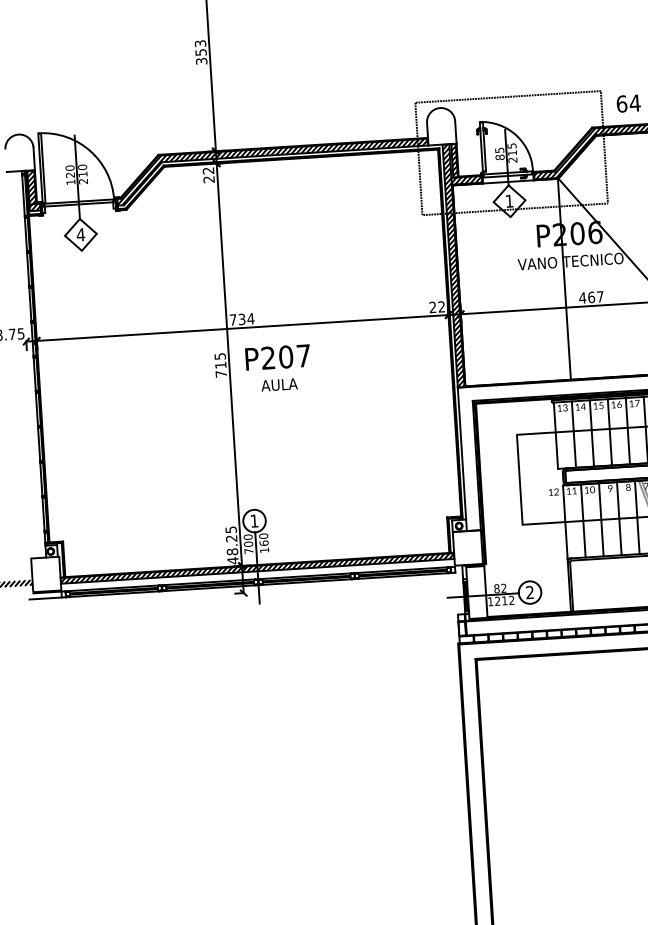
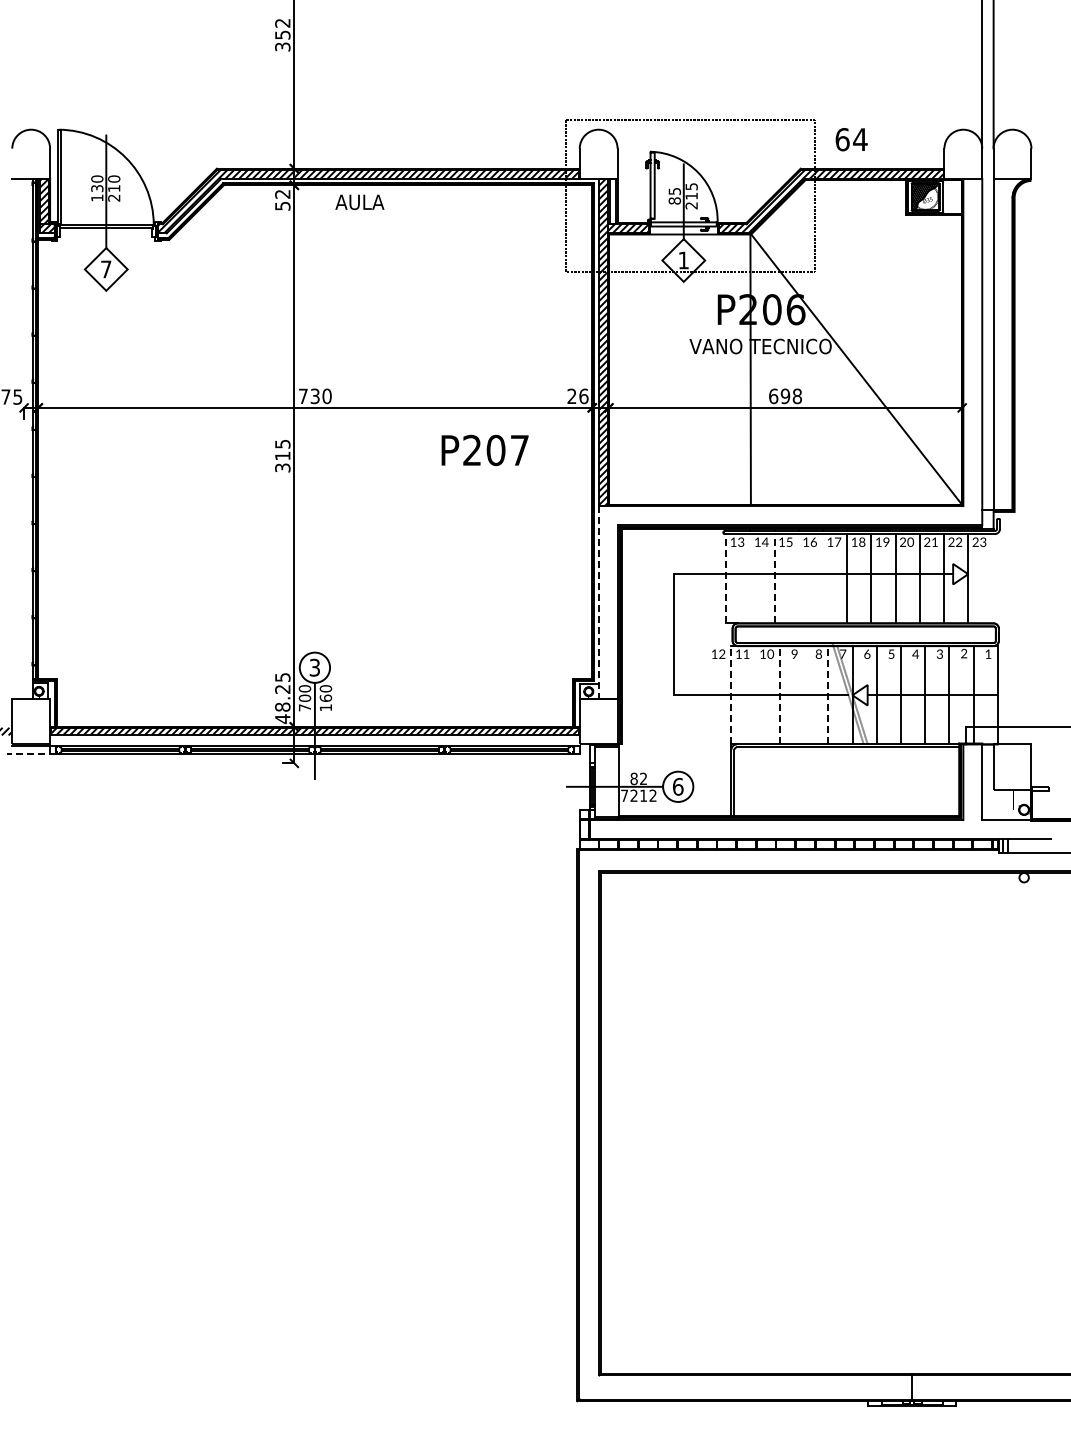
text: (200, 43) -> (282, 22), 353 -> 352
hatch: (454, 160) -> (613, 201), removed
text: (70, 175) -> (97, 188), 120 -> 130
text: (208, 179) -> (282, 205), 22 -> 52
text: (80, 234) -> (105, 269), 4 -> 7
text: (590, 297) -> (784, 396), 467 -> 698
text: (441, 306) -> (583, 396), 22 -> 26
text: (250, 319) -> (326, 396), 734 -> 730
text: (277, 357) -> (484, 450), moved
text: (221, 373) -> (282, 467), 715 -> 315
text: (279, 385) -> (359, 202), moved
line: (628, 431) -> (823, 578), removed
line: (609, 432) -> (798, 578), removed
line: (591, 433) -> (774, 578), solid -> dashed
line: (574, 434) -> (750, 578), removed
line: (556, 435) -> (726, 578), solid -> dashed
line: (462, 460) -> (598, 603), solid -> dashed
line: (637, 516) -> (828, 694), solid -> dashed
line: (619, 518) -> (804, 695), removed
line: (600, 519) -> (779, 694), solid -> dashed
text: (254, 520) -> (314, 667), 1 -> 3
line: (565, 521) -> (731, 694), solid -> dashed
line: (583, 521) -> (755, 695), removed
text: (530, 592) -> (678, 786), 2 -> 6
line: (47, 598) -> (30, 753), solid -> dashed
text: (490, 601) -> (624, 795), 1212 -> 7212

